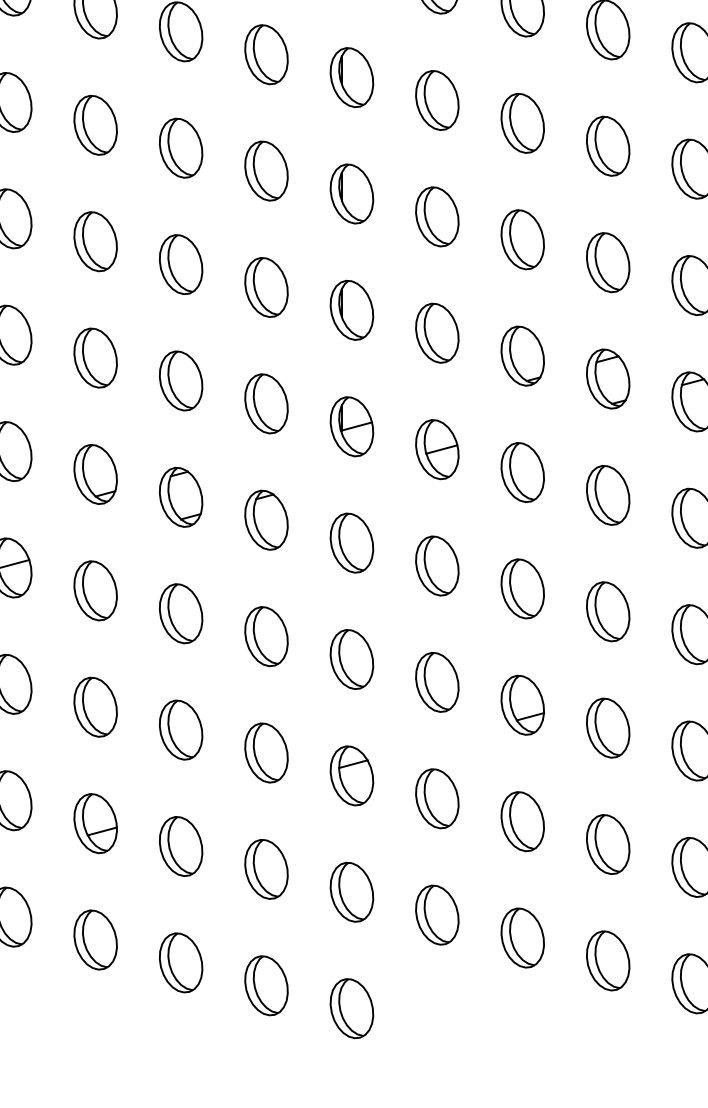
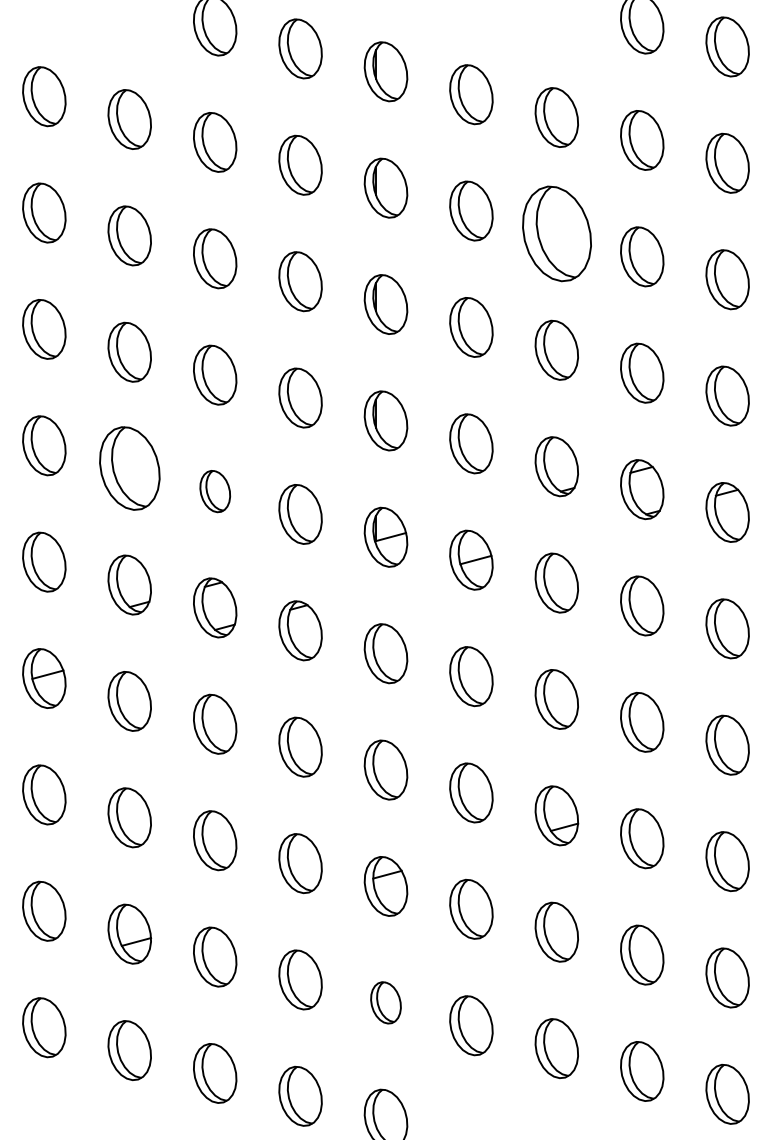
part: (522, 122) -> (556, 233), size x1.6
part: (95, 357) -> (129, 468), size x1.4
part: (181, 380) -> (215, 491), size x0.7
part: (351, 891) -> (385, 1002), size x0.7

